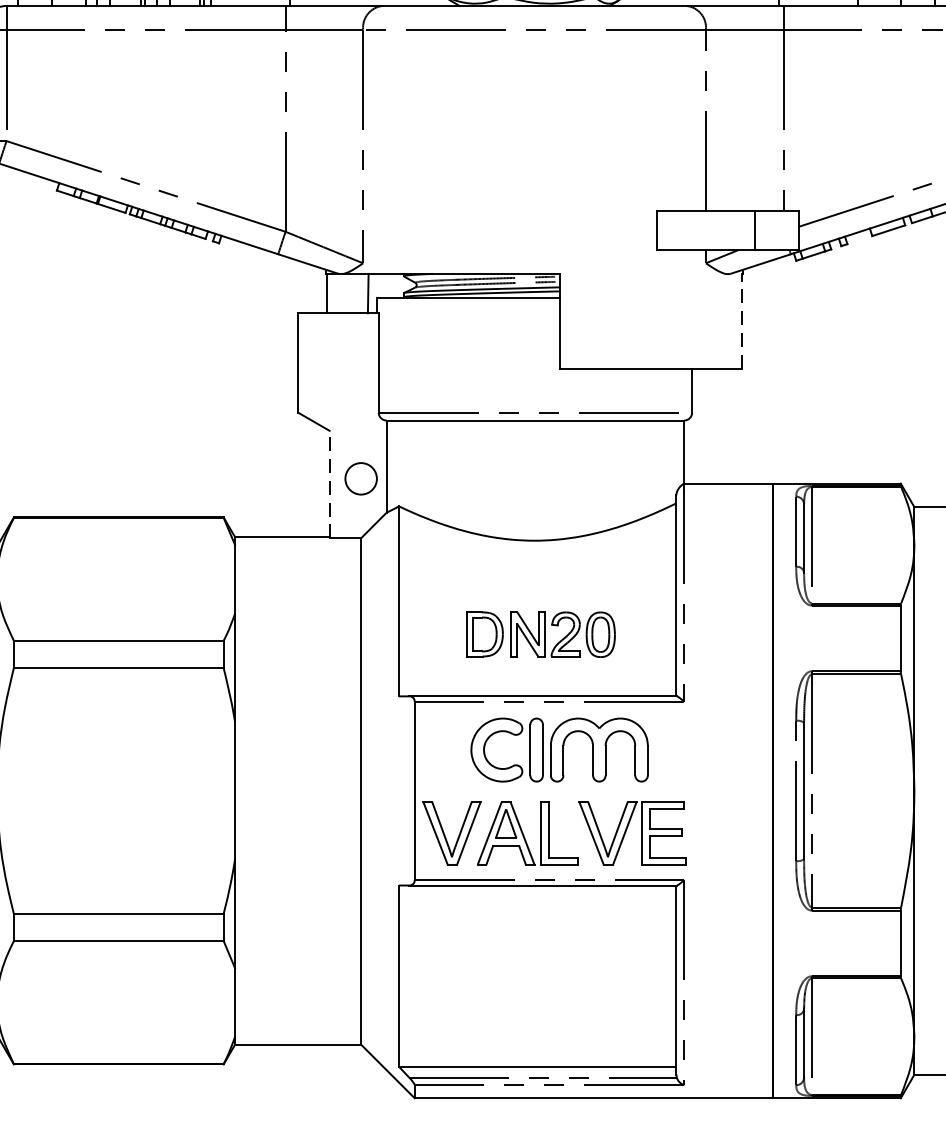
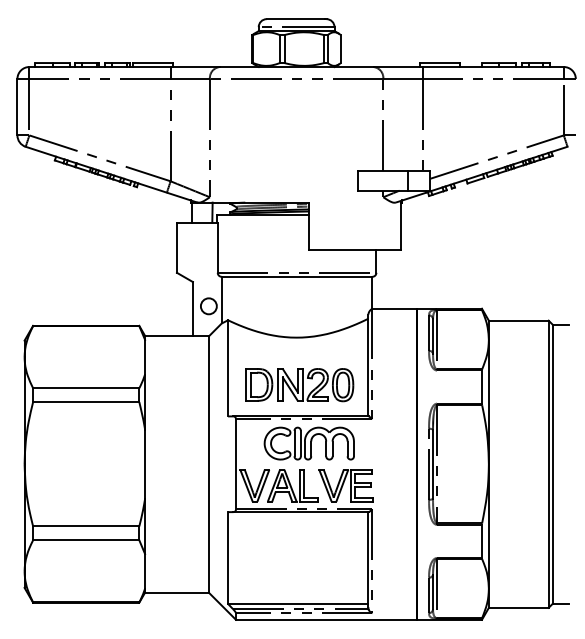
line: (741, 321) -> (401, 226), dashed -> solid
line: (328, 483) -> (192, 308), dashed -> solid
part: (540, 635) -> (299, 385), size x1.43

